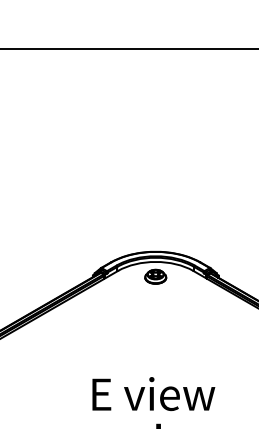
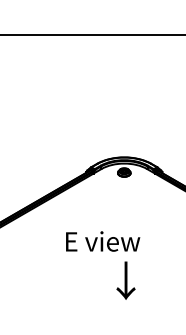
text: (154, 394) -> (103, 241), moved

